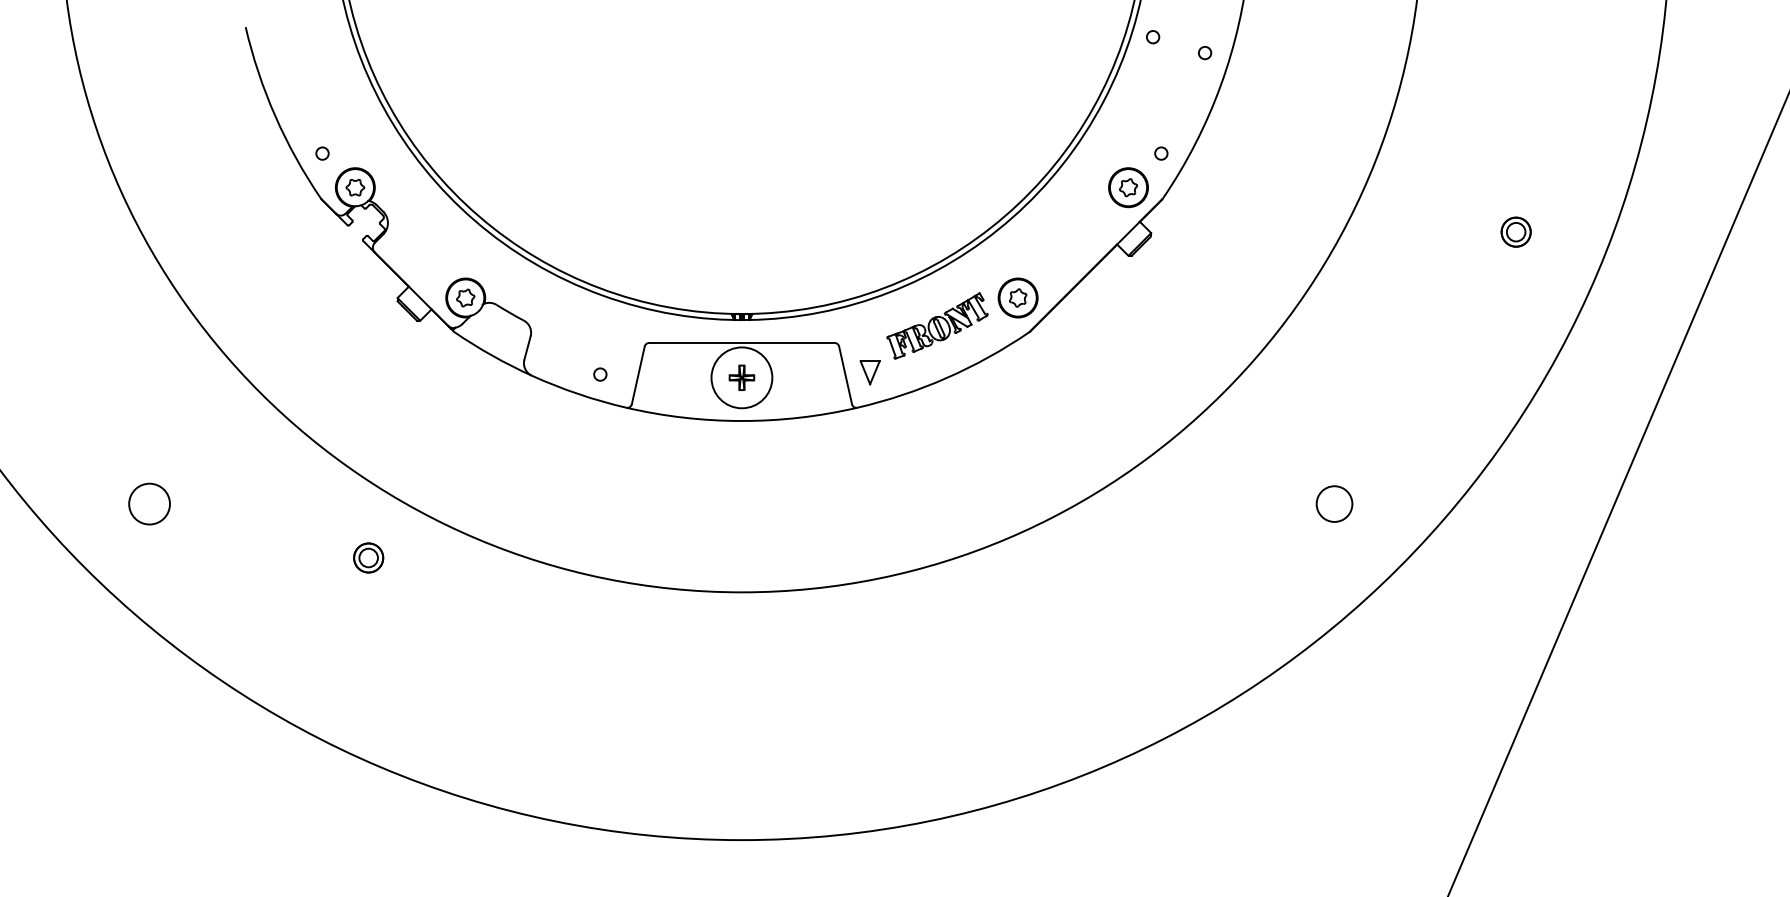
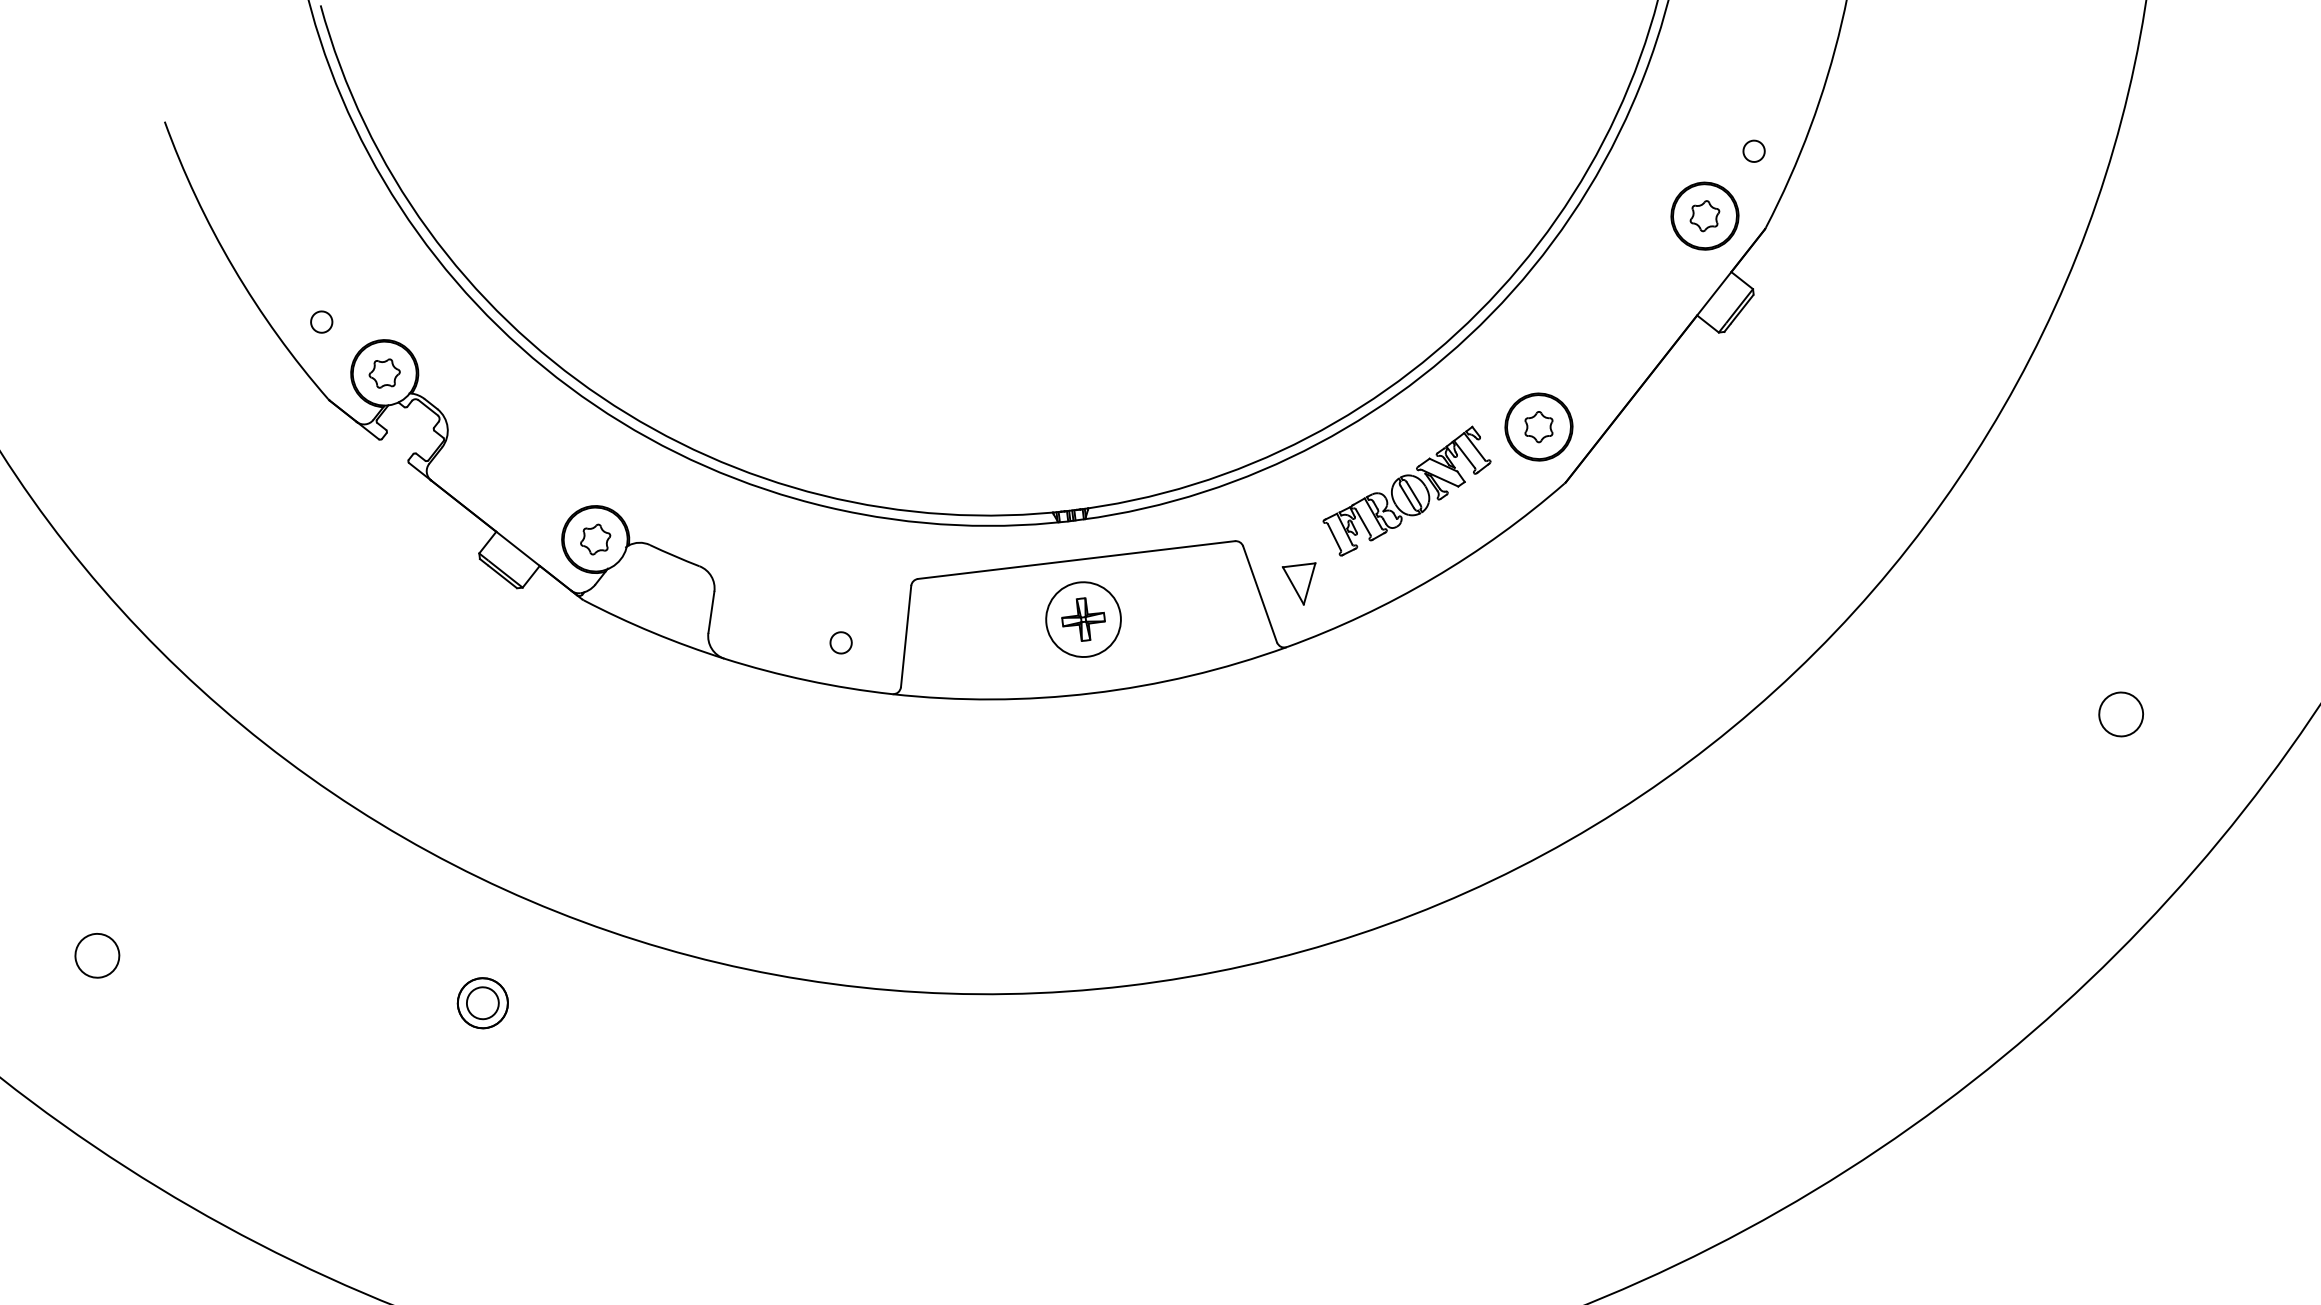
circle: (741, 377) -> (1082, 619), size x0.71
circle: (148, 503) -> (95, 955), size x0.62
circle: (1334, 503) -> (2121, 713), size x0.71

